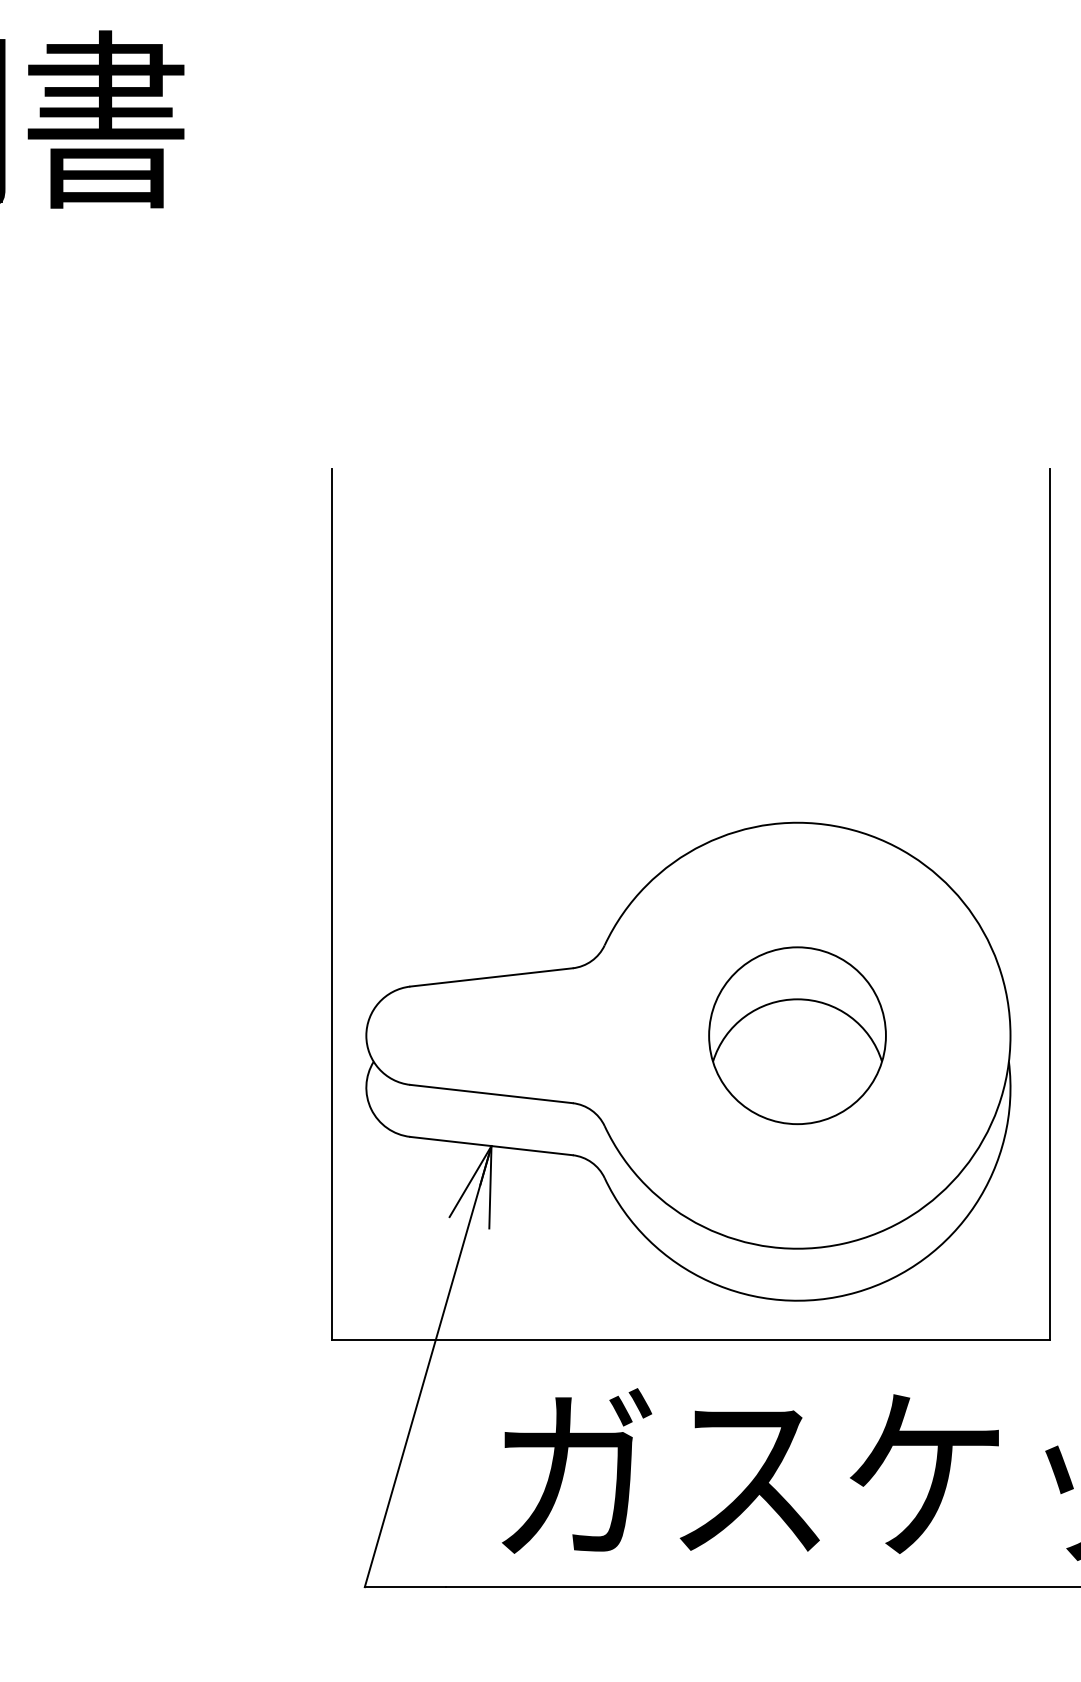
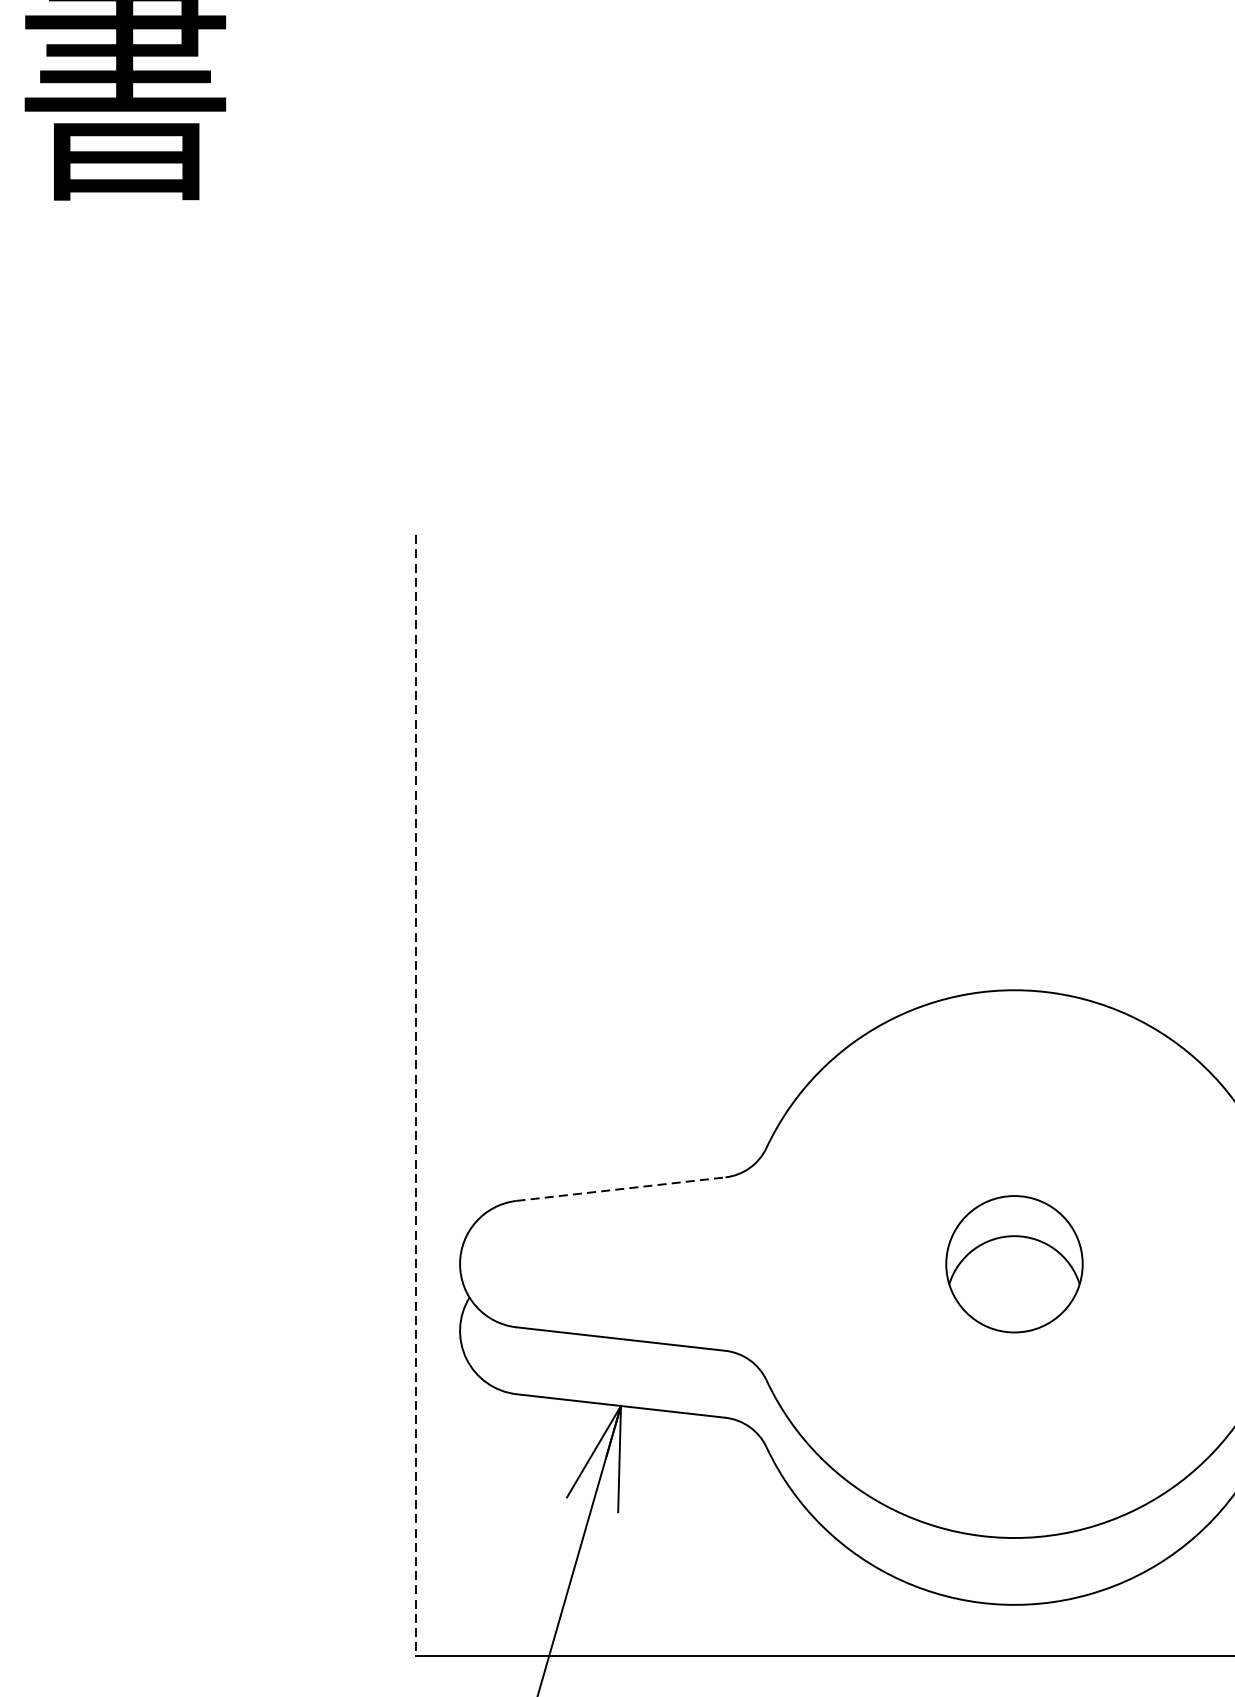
line: (331, 904) -> (415, 1095), solid -> dashed
line: (491, 977) -> (620, 1189), solid -> dashed
part: (797, 1035) -> (1014, 1263), size x0.6

